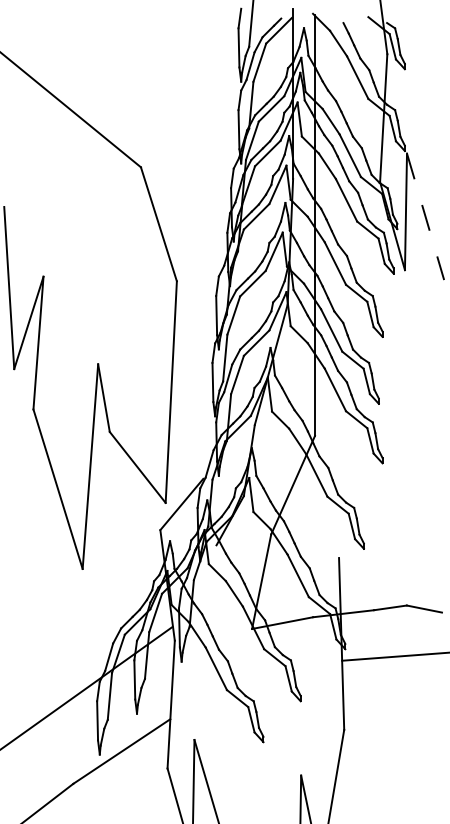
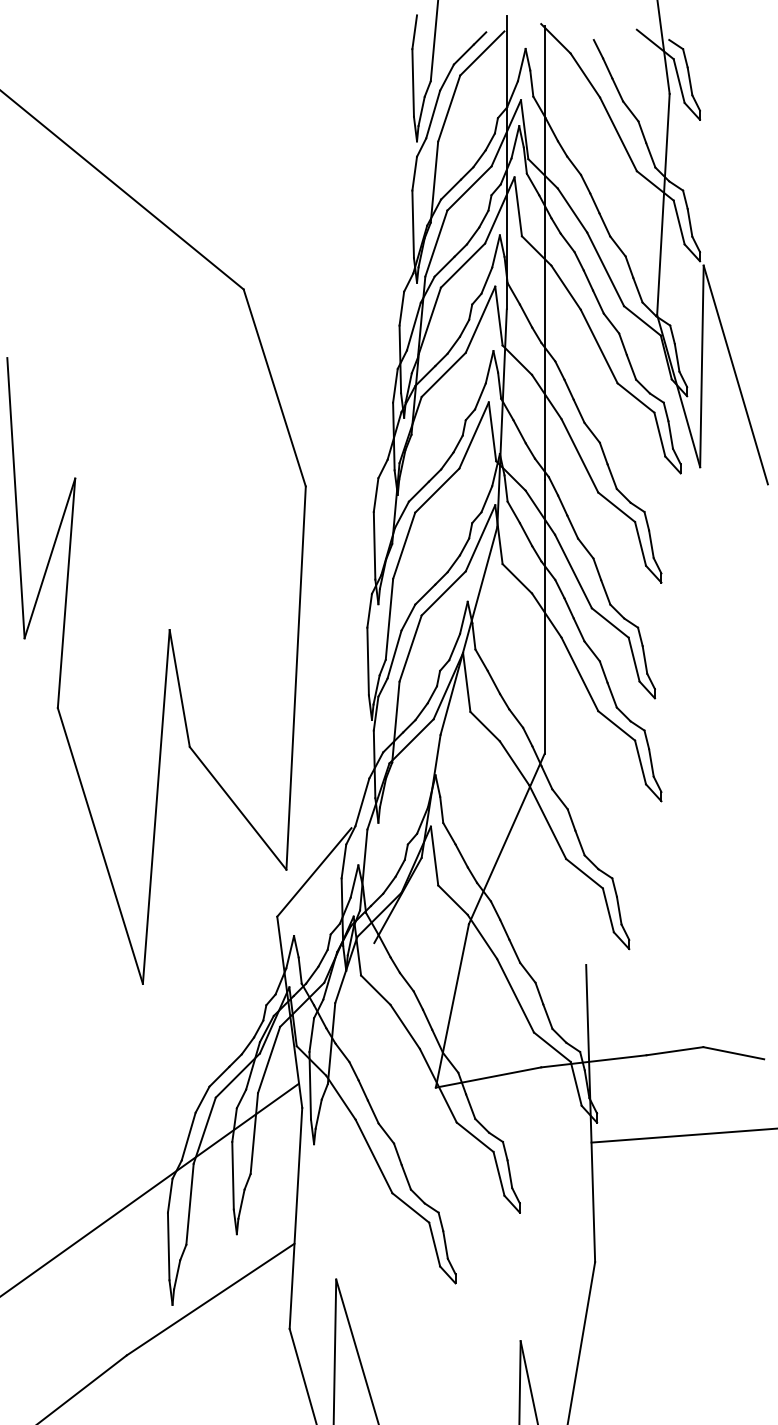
line: (425, 216) -> (735, 374), dashed -> solid

